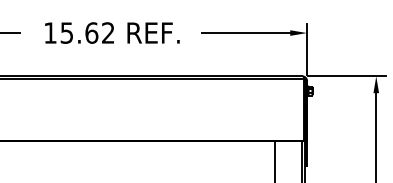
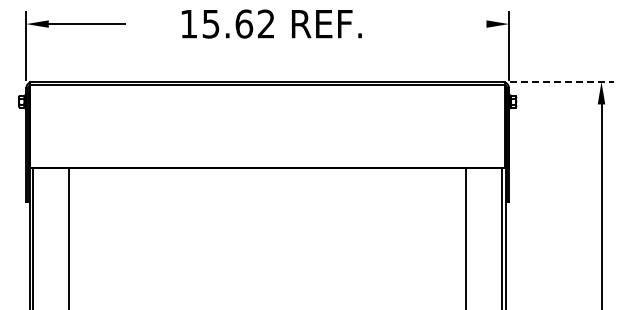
text: (112, 32) -> (271, 23), moved
line: (246, 33) -> (427, 24), removed
line: (347, 76) -> (562, 81), solid -> dashed

